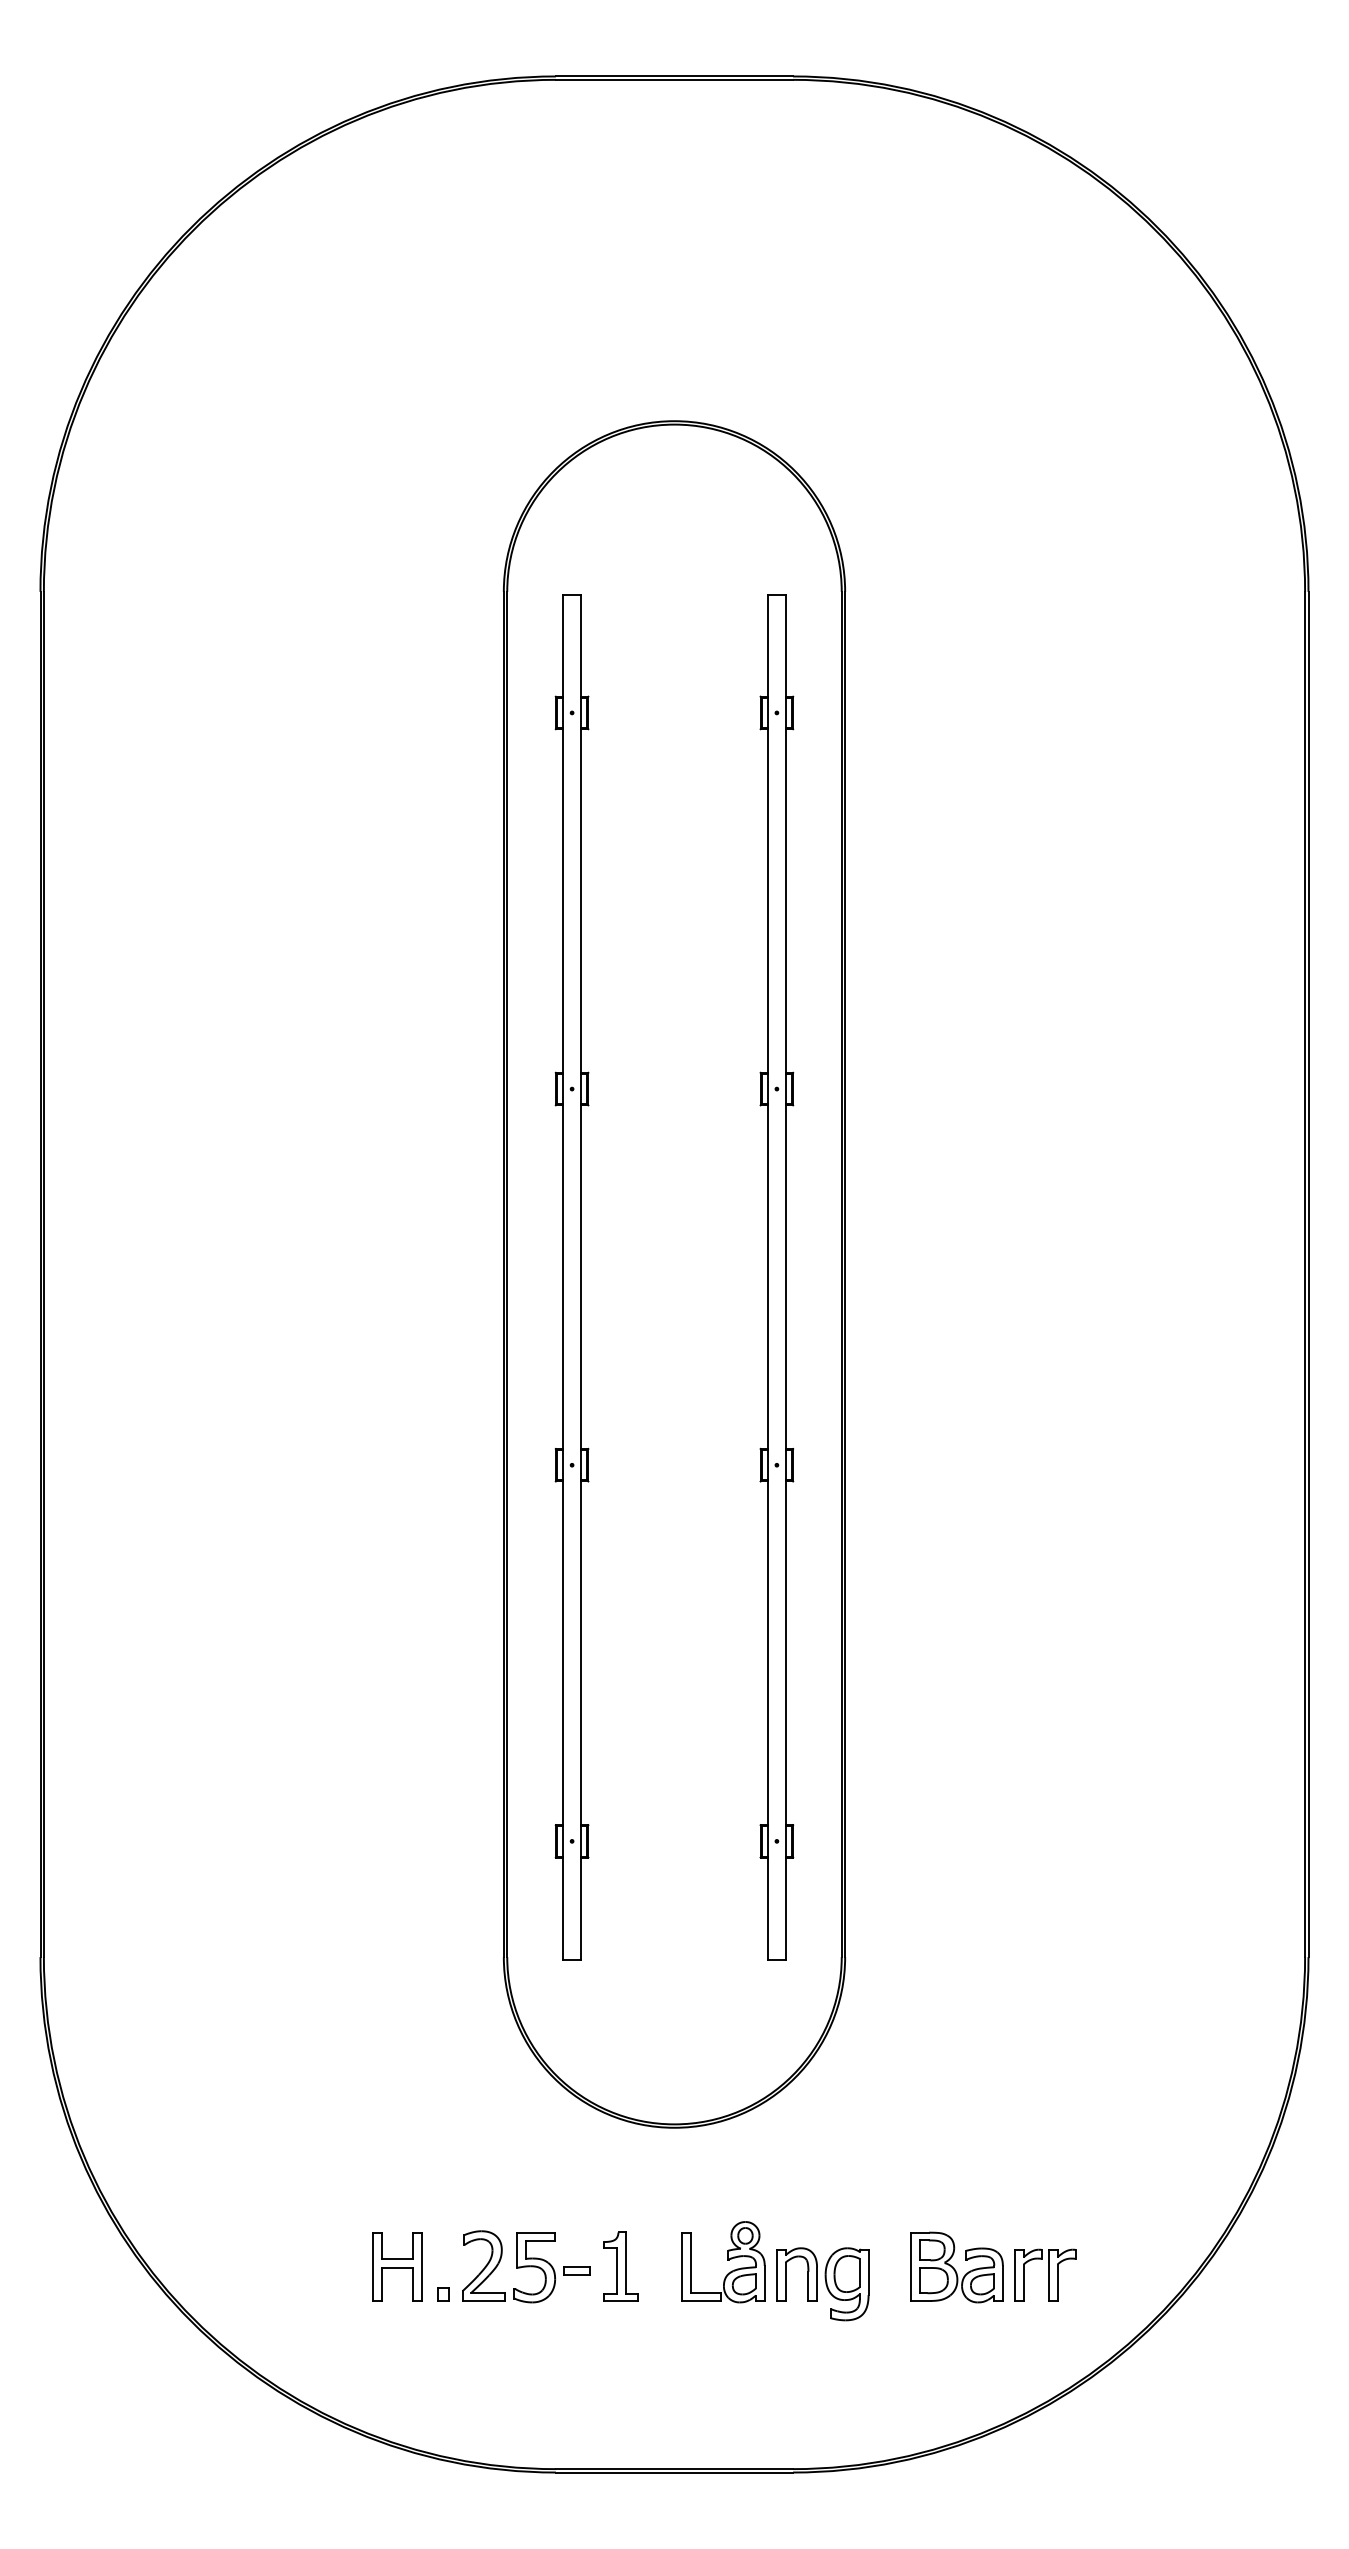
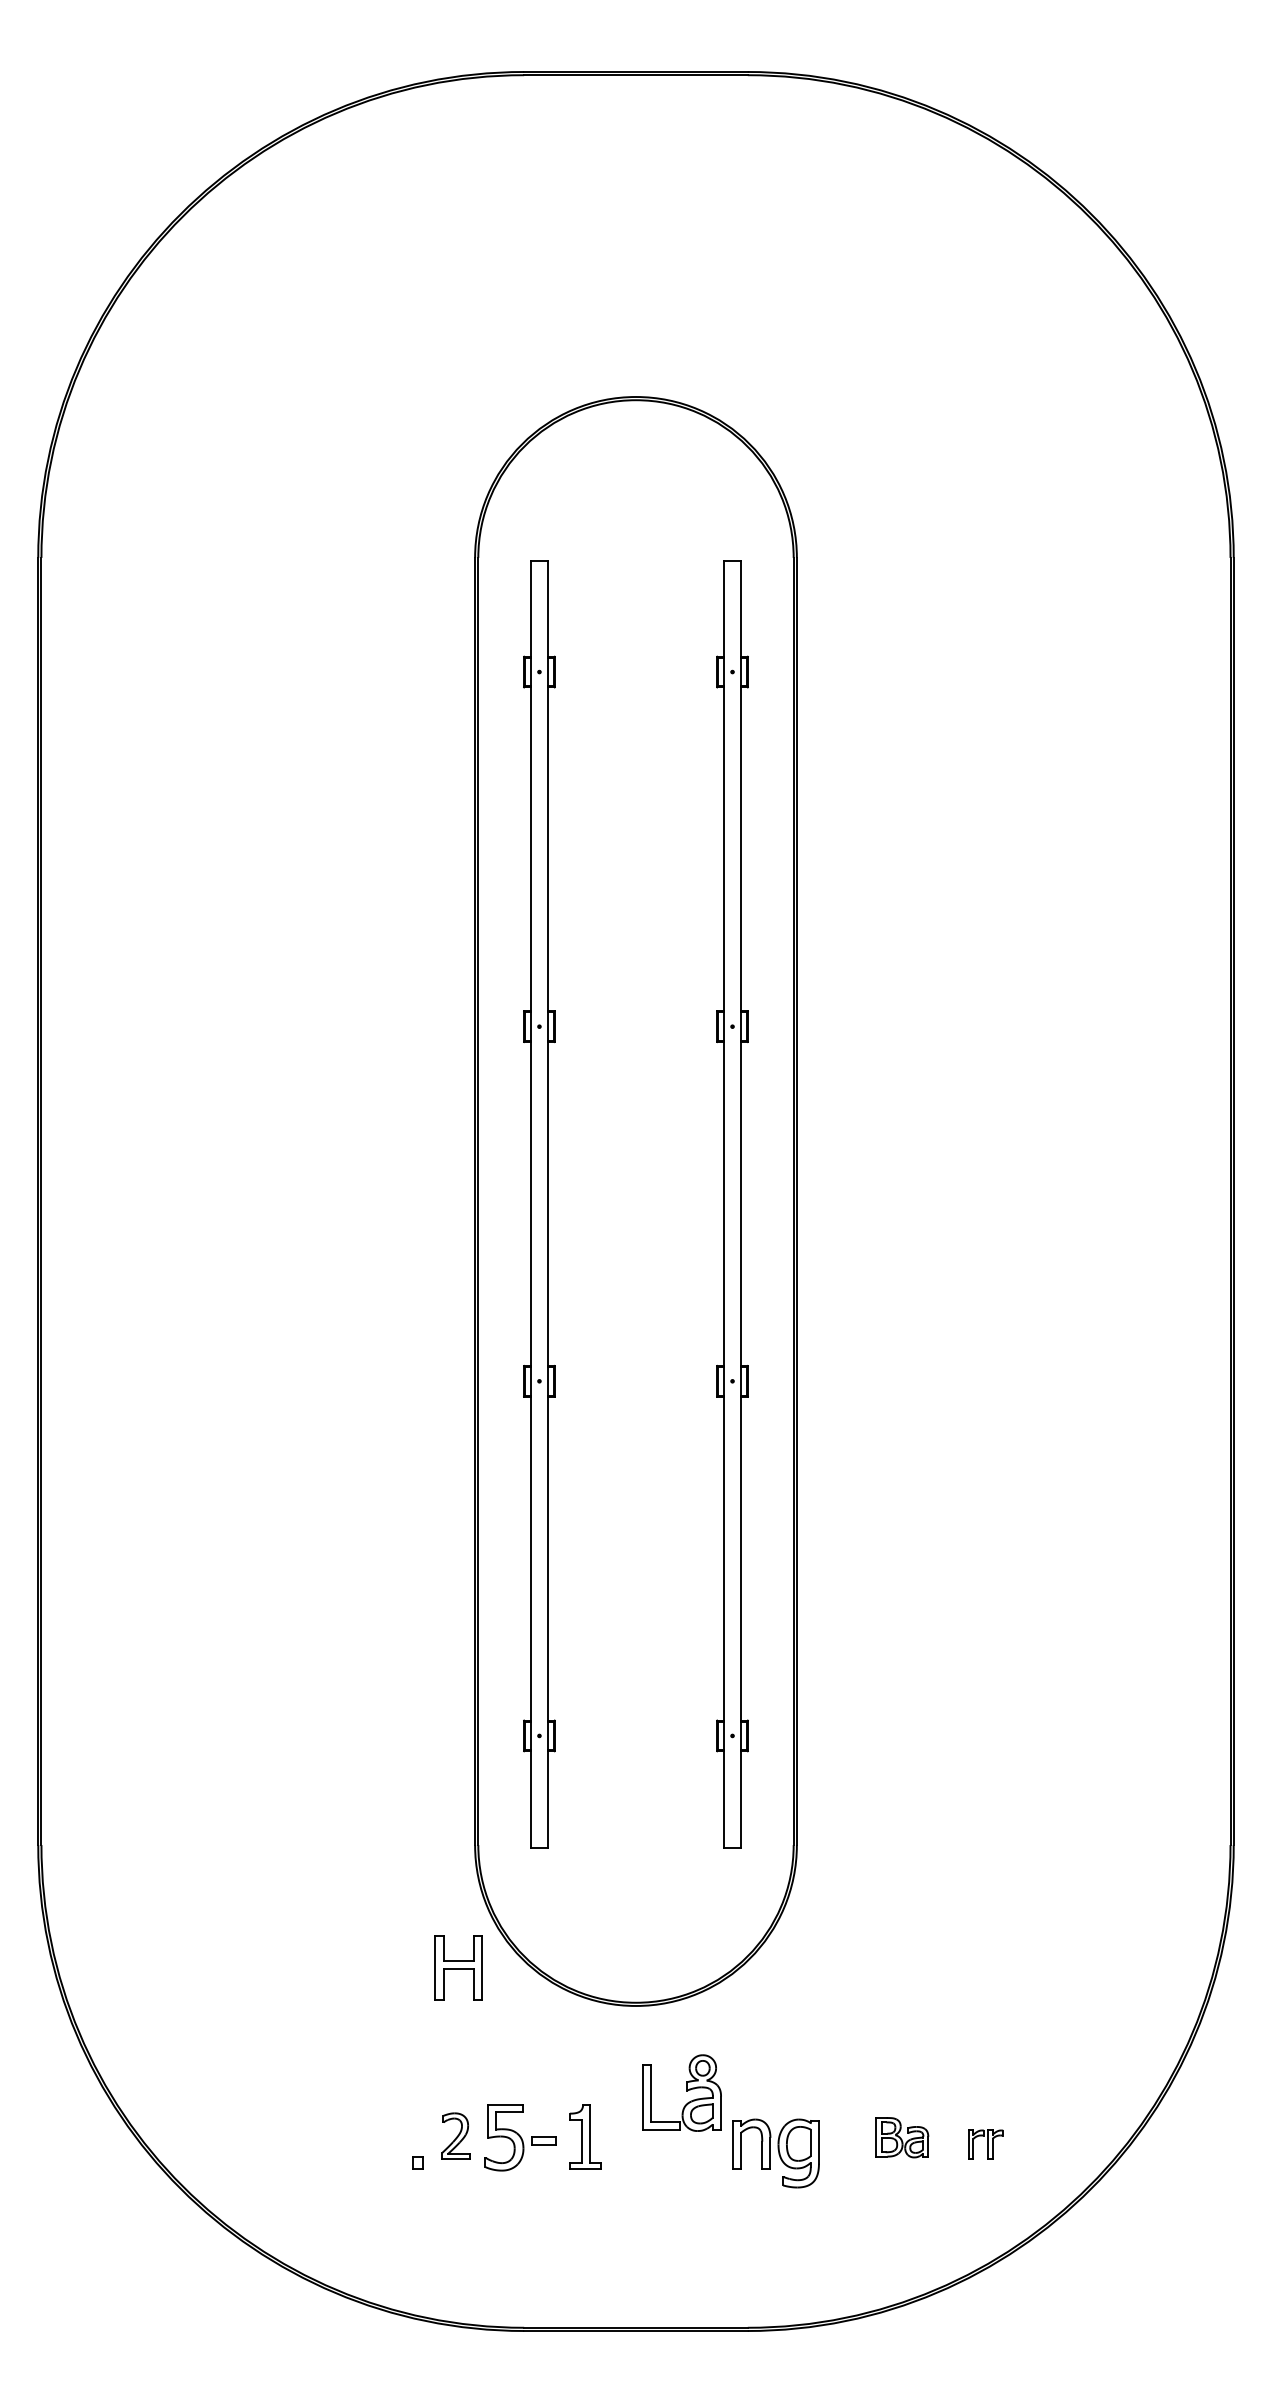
part: (723, 2262) -> (682, 2093), moved
part: (483, 2265) -> (455, 2135), size x0.7
part: (397, 2266) -> (458, 1967), moved
part: (956, 2267) -> (901, 2137), size x0.6
part: (1045, 2274) -> (985, 2144), size x0.6

